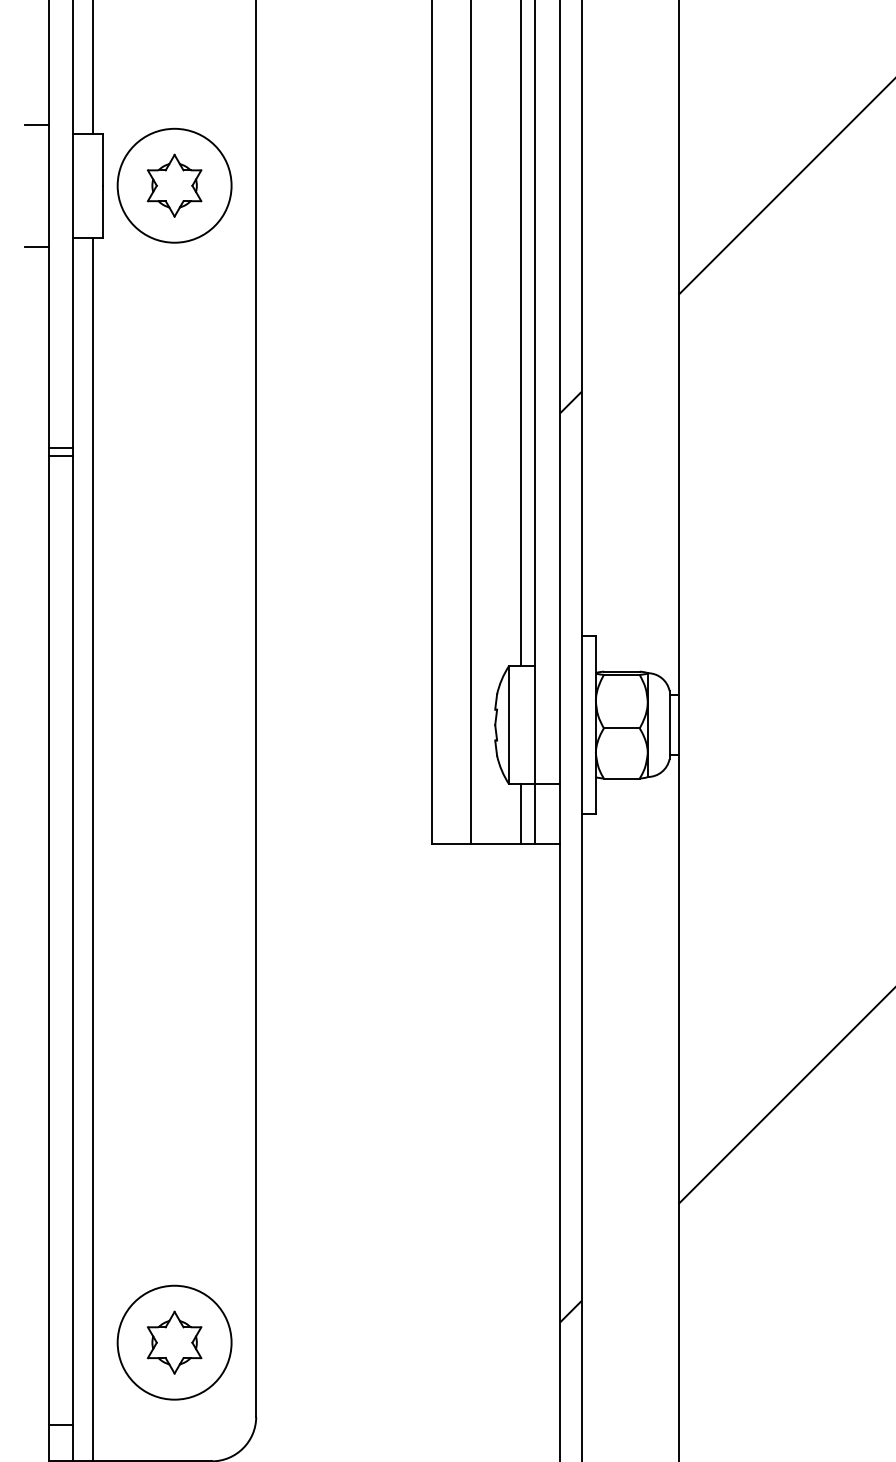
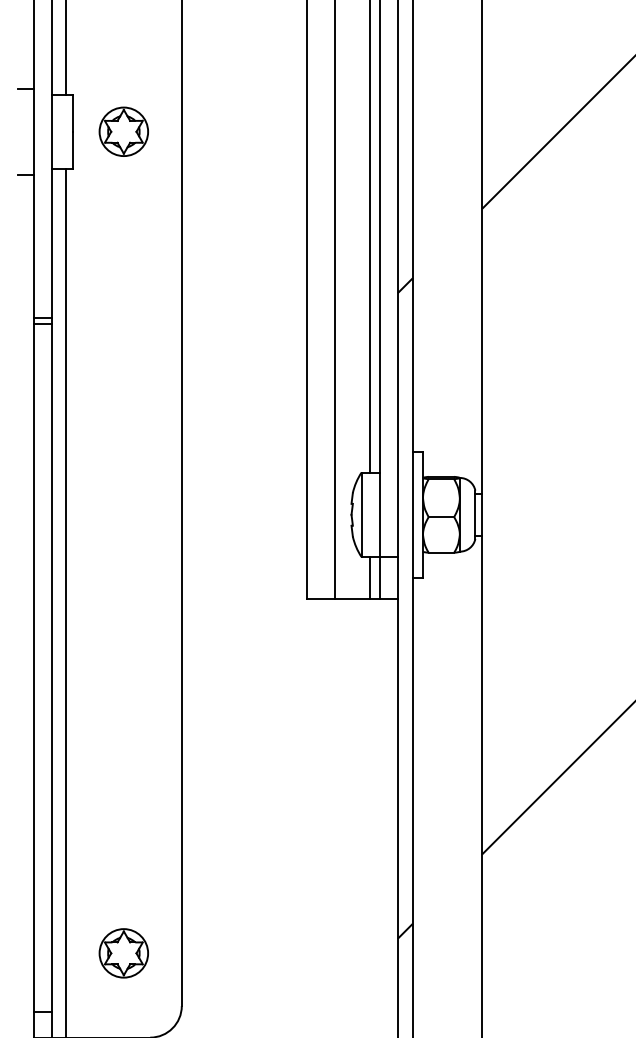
circle: (174, 185) -> (123, 131), size x0.6
circle: (174, 1342) -> (123, 953), size x0.6

